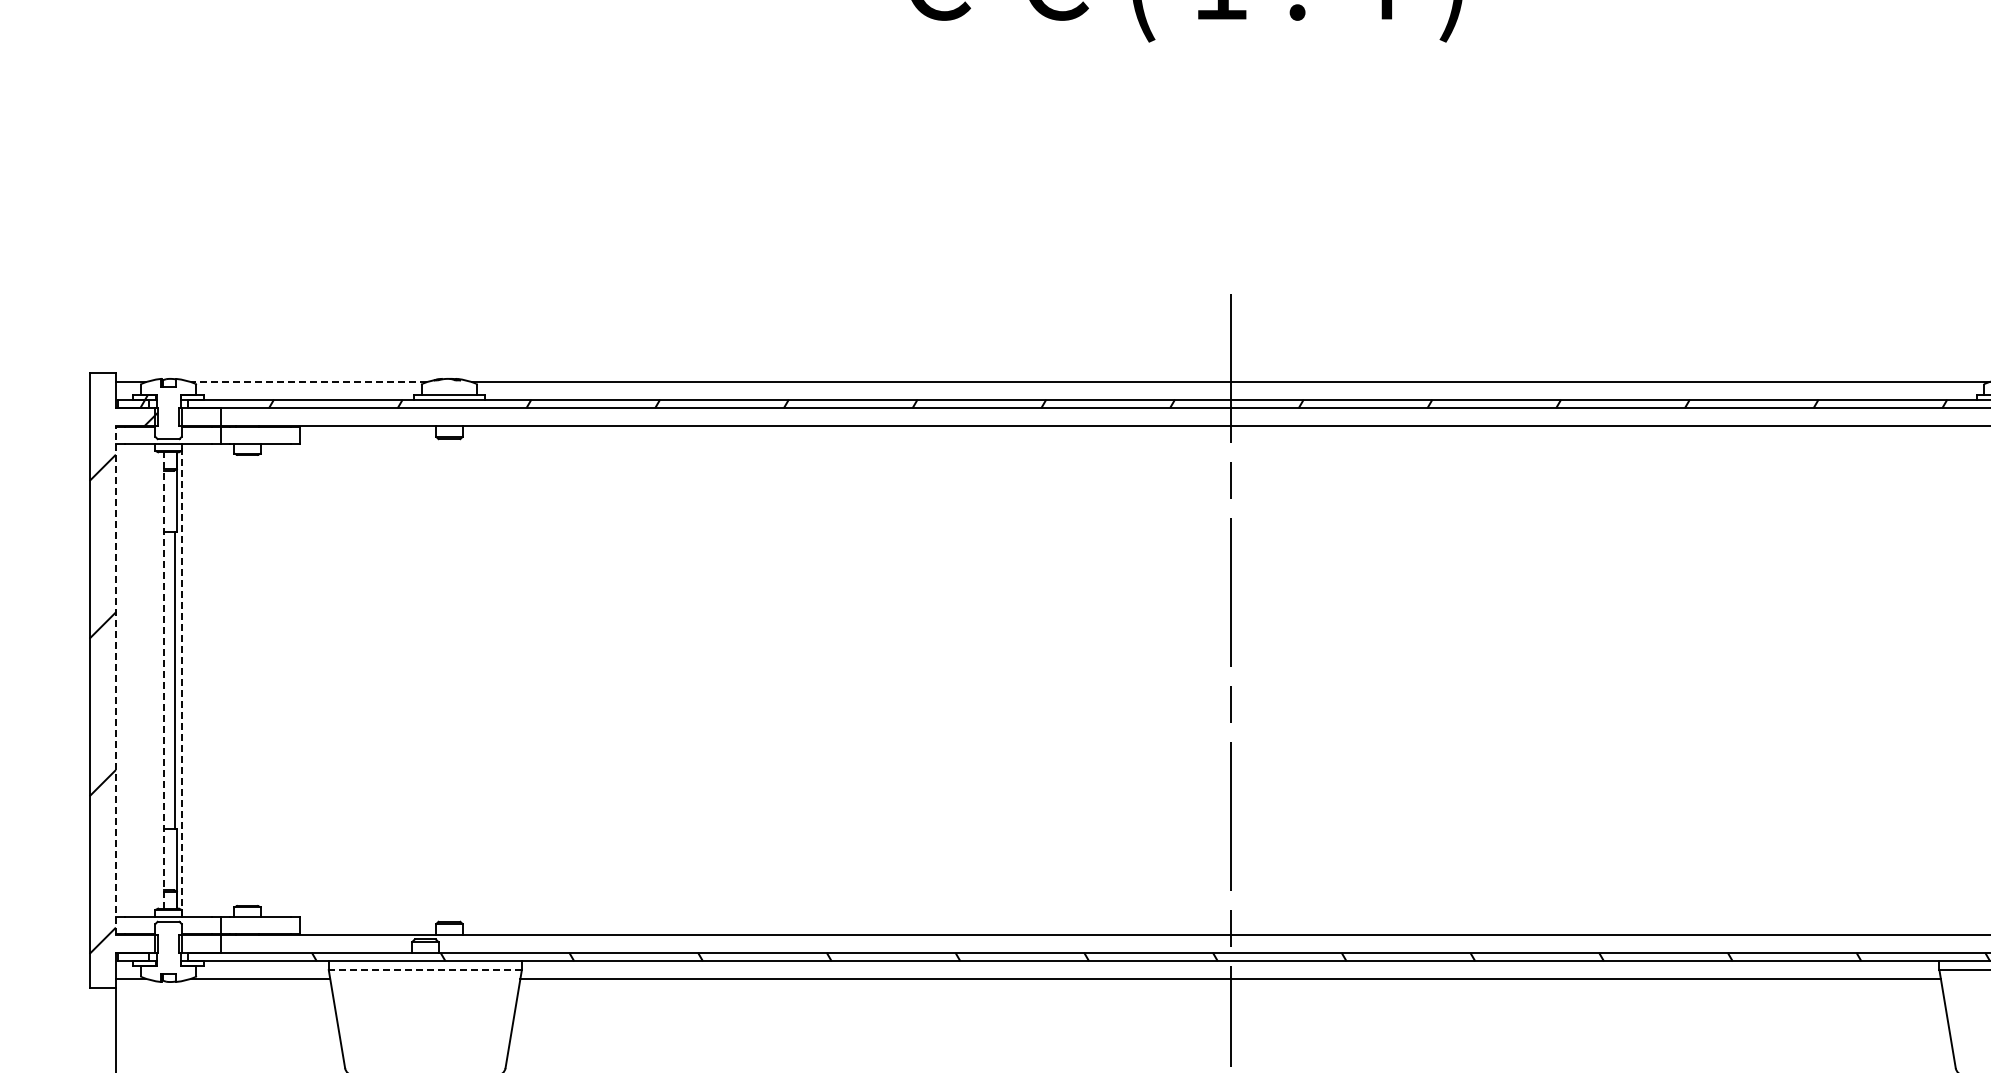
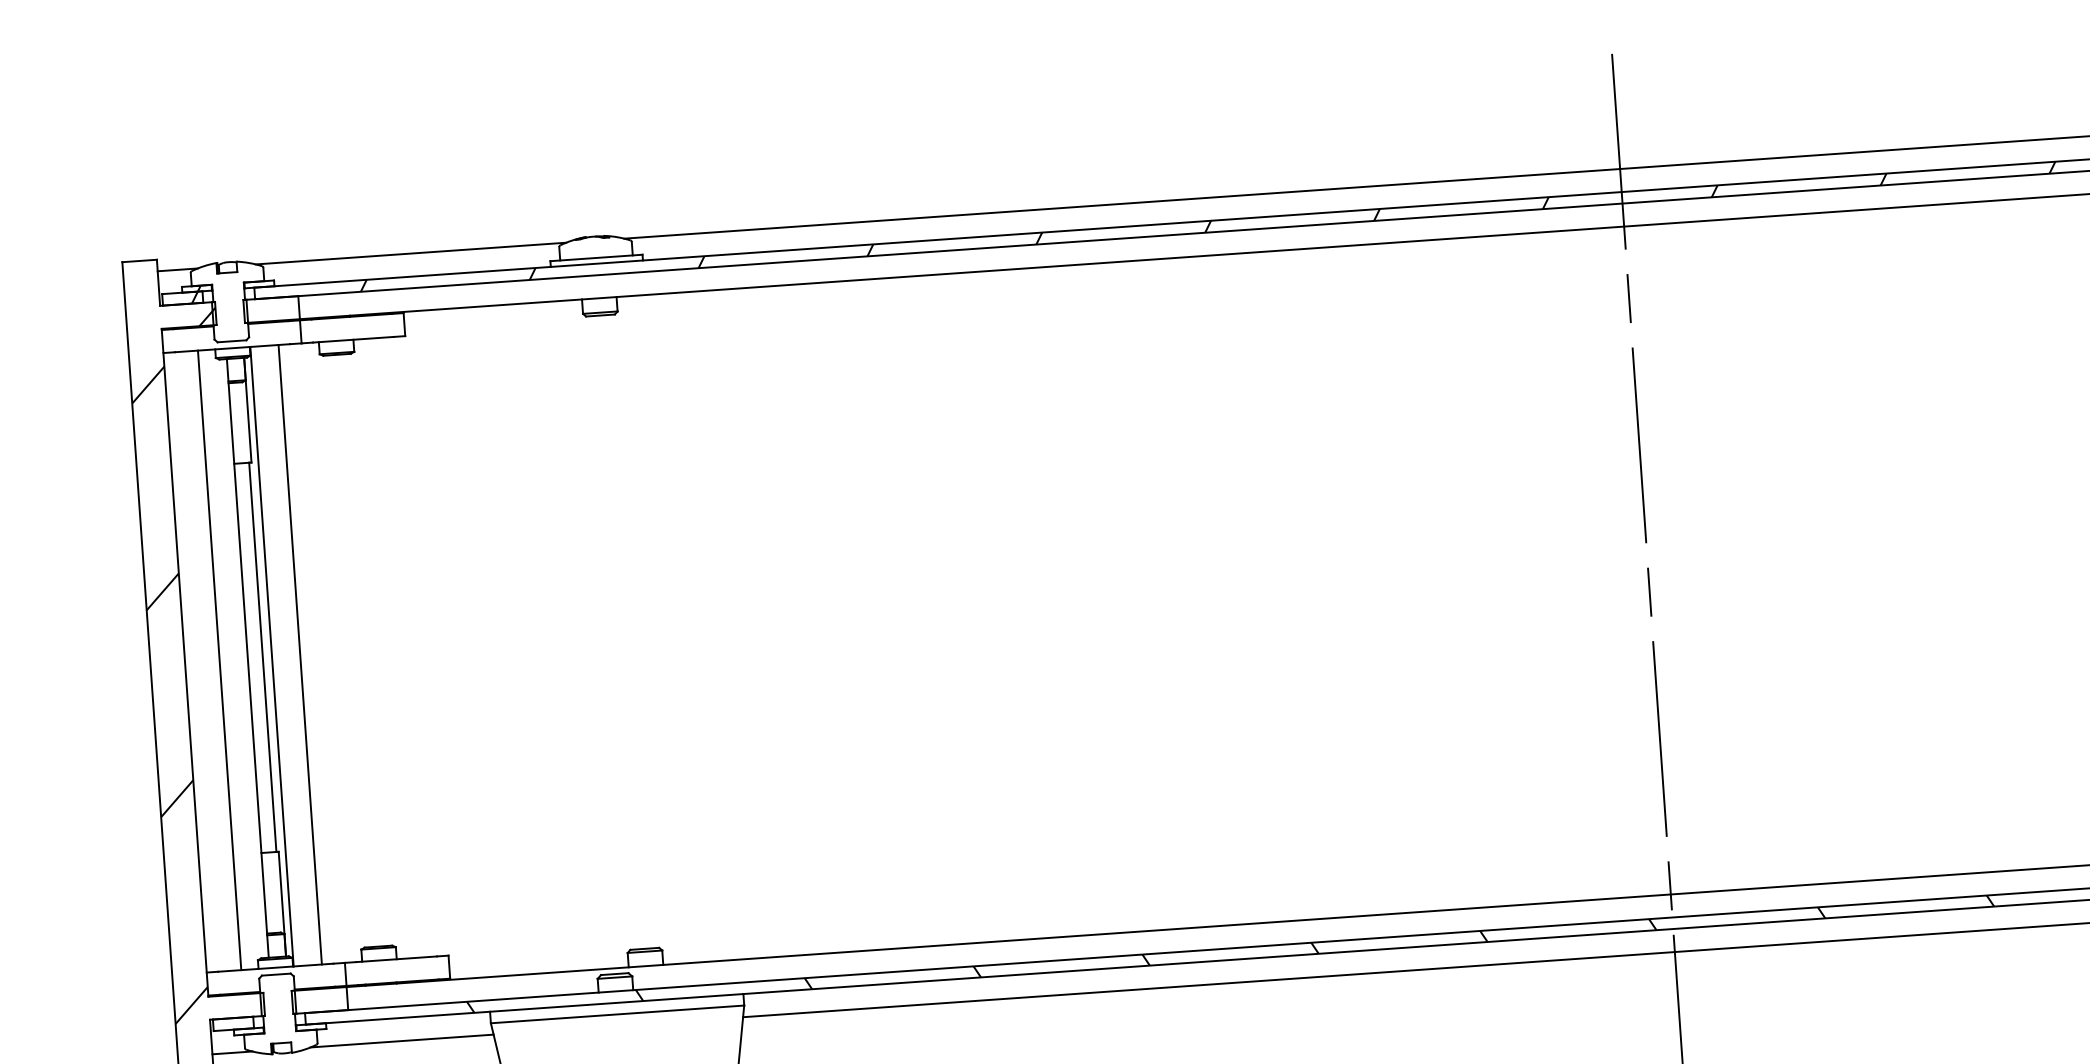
line: (308, 382) -> (410, 254), dashed -> solid
line: (163, 679) -> (247, 657), dashed -> solid
line: (182, 679) -> (272, 655), dashed -> solid
line: (115, 680) -> (184, 662), dashed -> solid
line: (142, 680) -> (219, 660), added
line: (203, 680) -> (299, 654), added
line: (425, 970) -> (617, 1014), dashed -> solid

